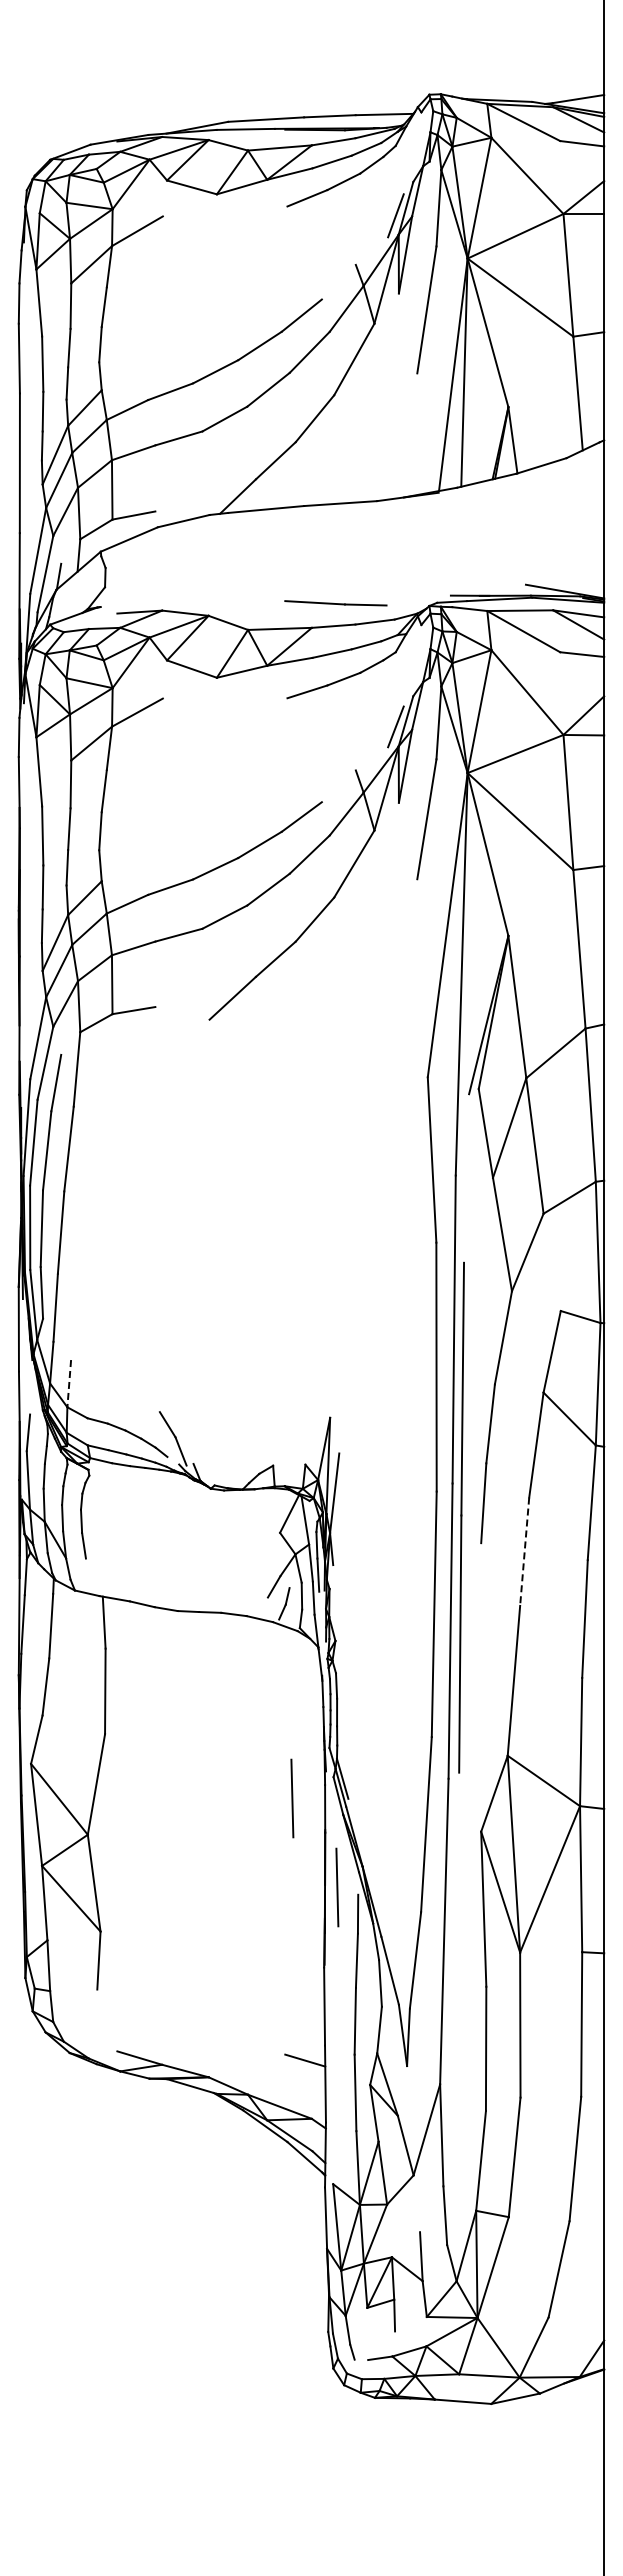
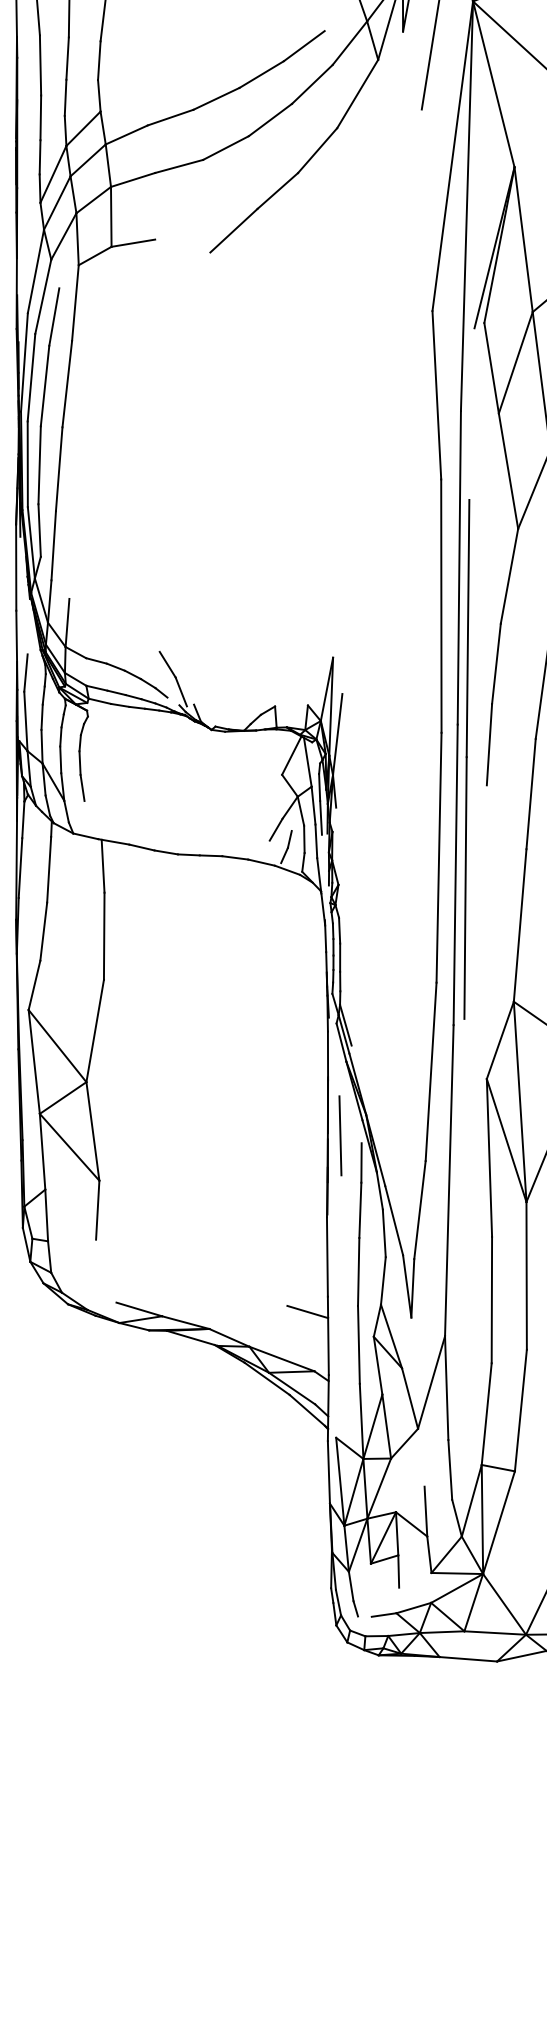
line: (69, 1383) -> (67, 622), dashed -> solid
line: (524, 1552) -> (530, 794), dashed -> solid
line: (292, 1798) -> (294, 1045), removed

